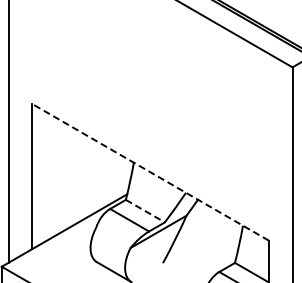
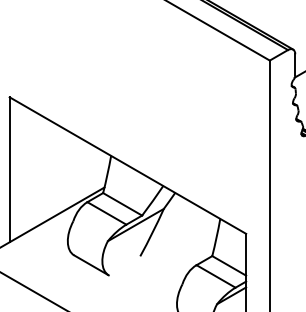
line: (150, 172) -> (127, 165), dashed -> solid
line: (145, 211) -> (122, 204), dashed -> solid

